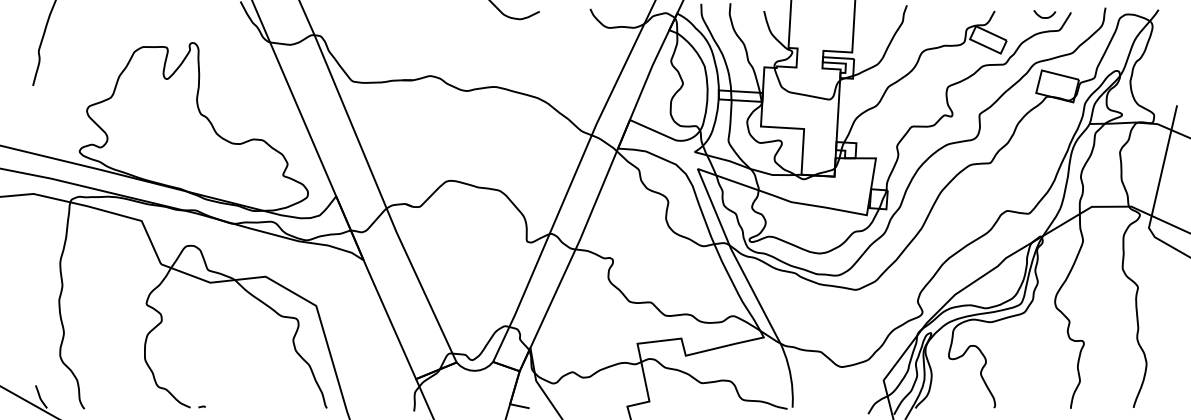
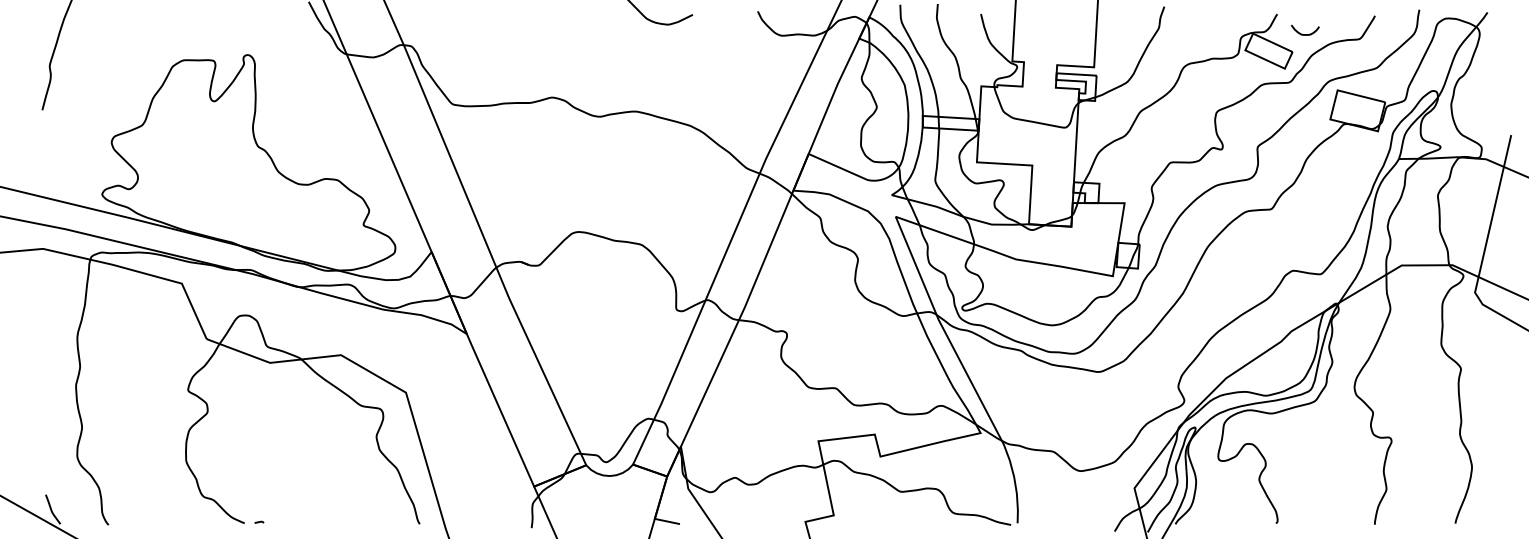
curve: (1042, 16) -> (1302, 33), moved

